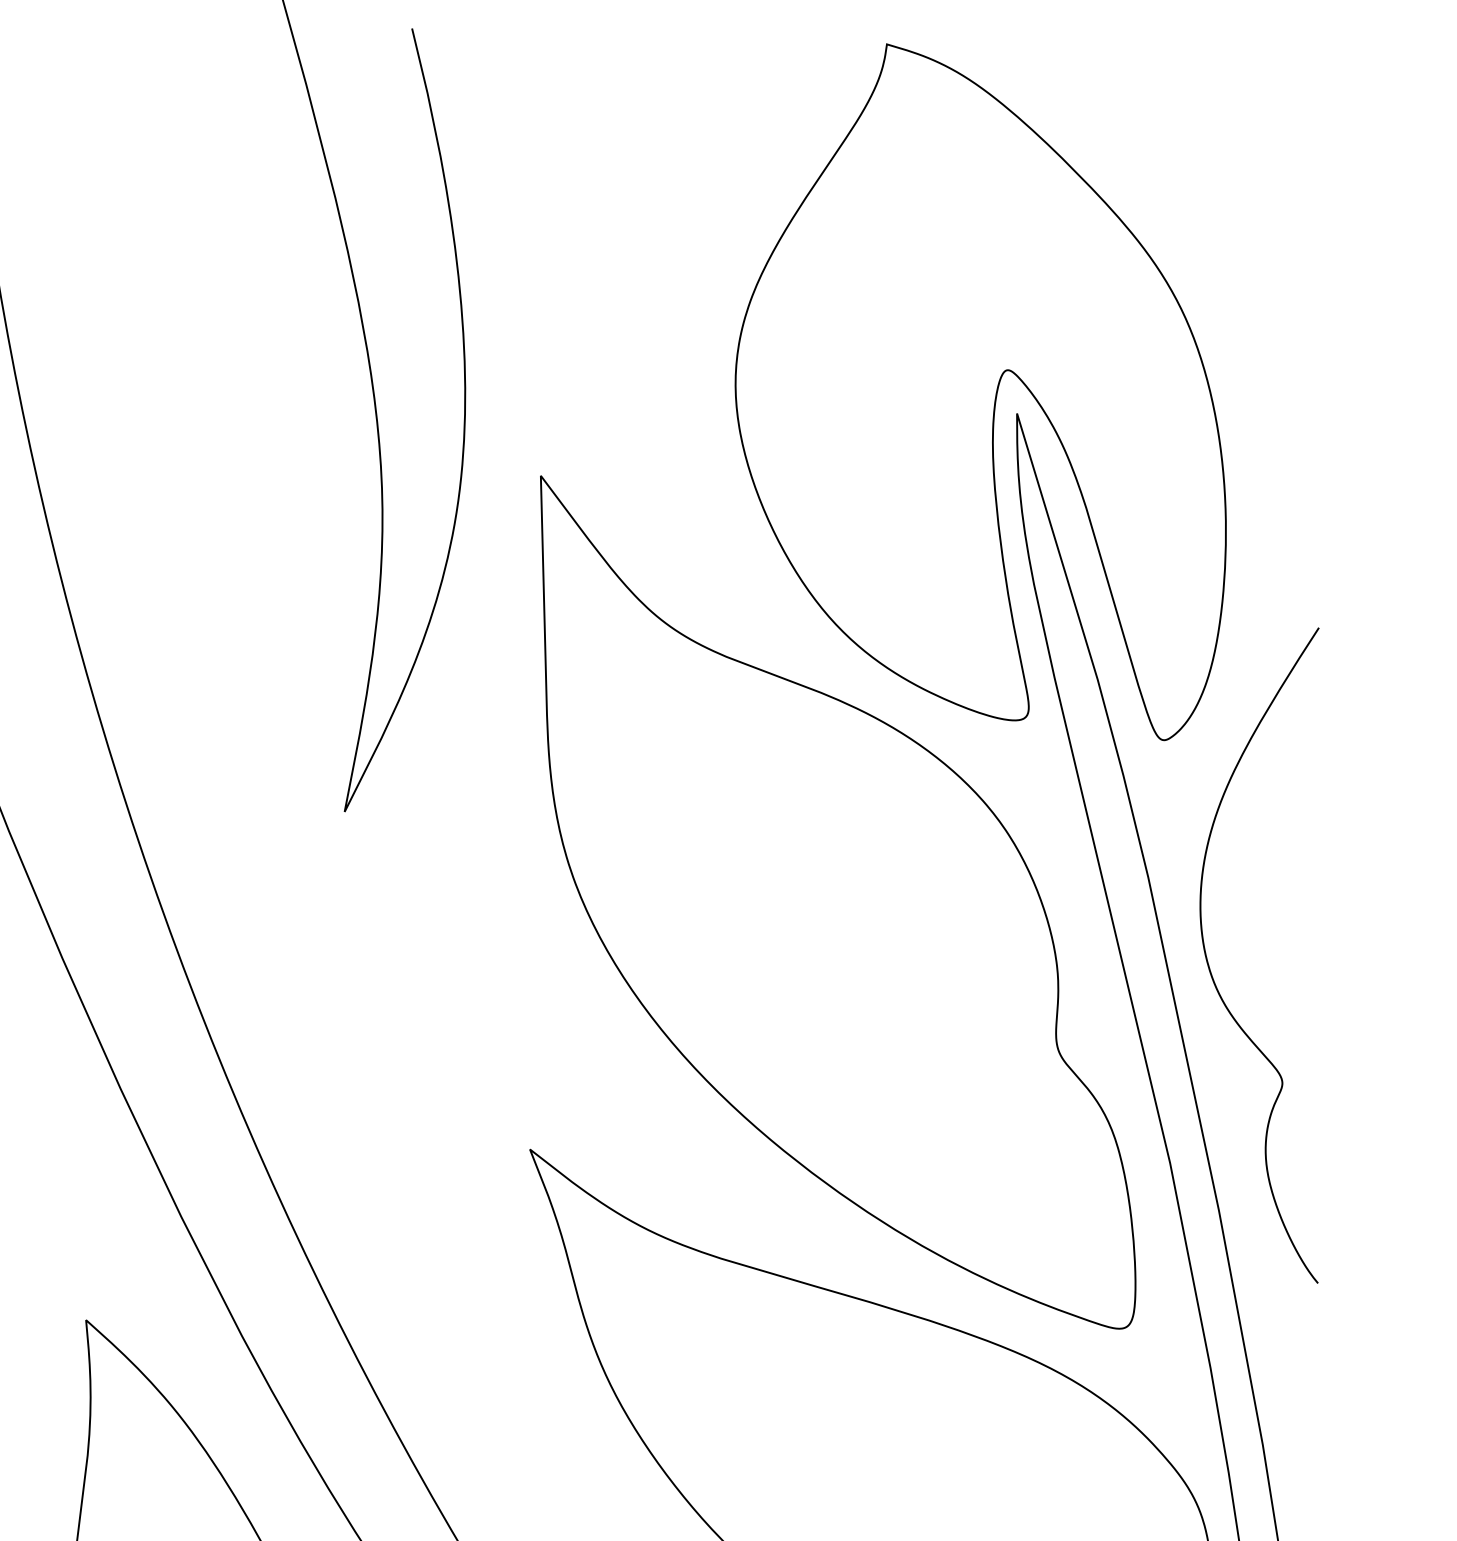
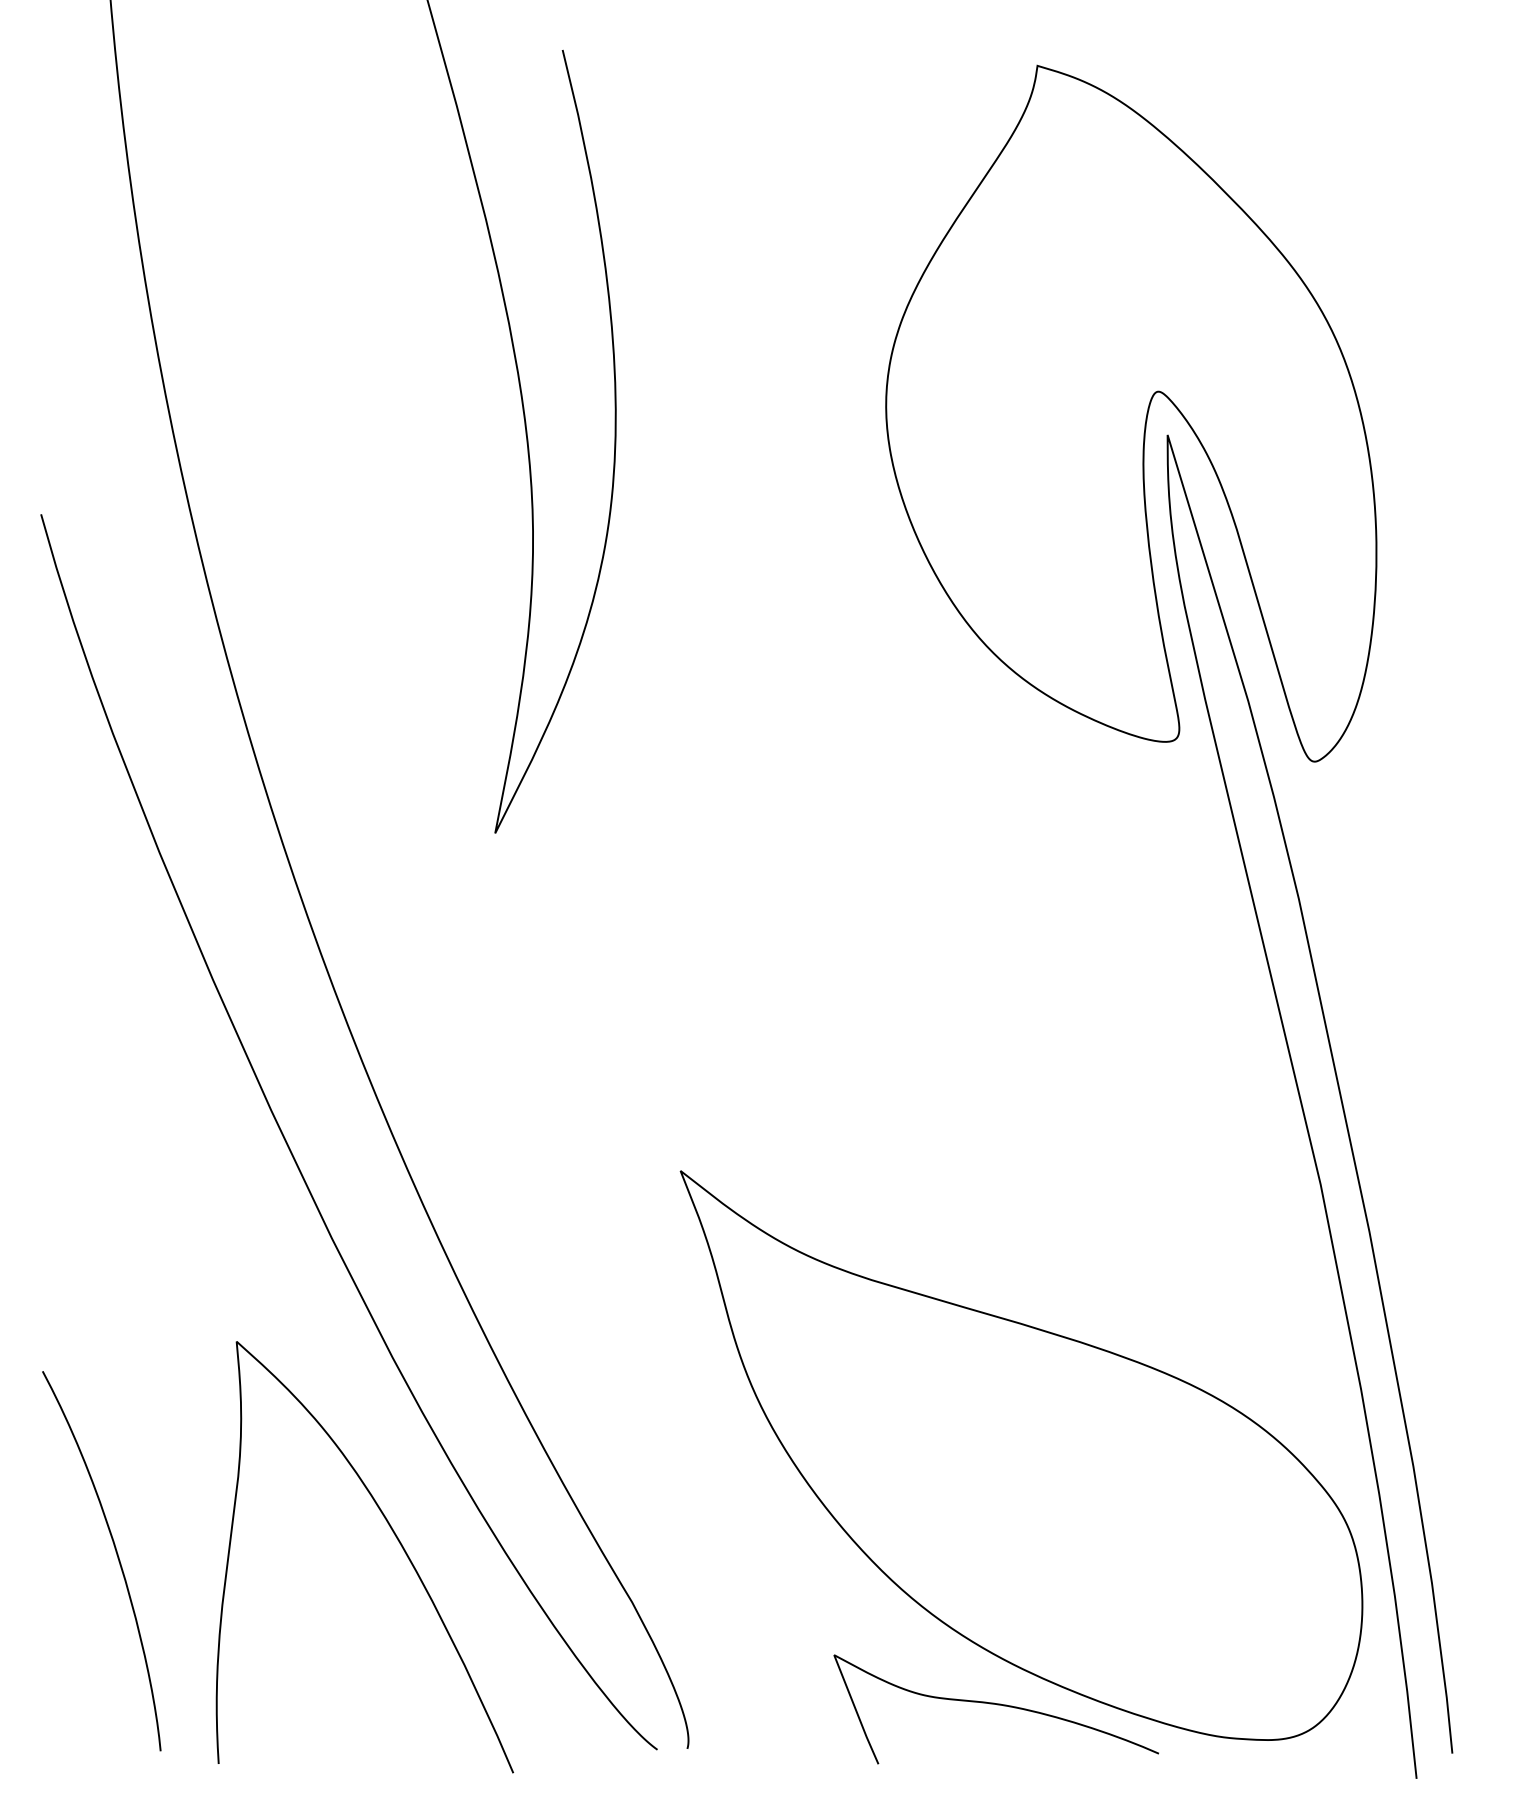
part: (837, 903) -> (988, 924), removed
curve: (1211, 973) -> (1362, 994), removed

